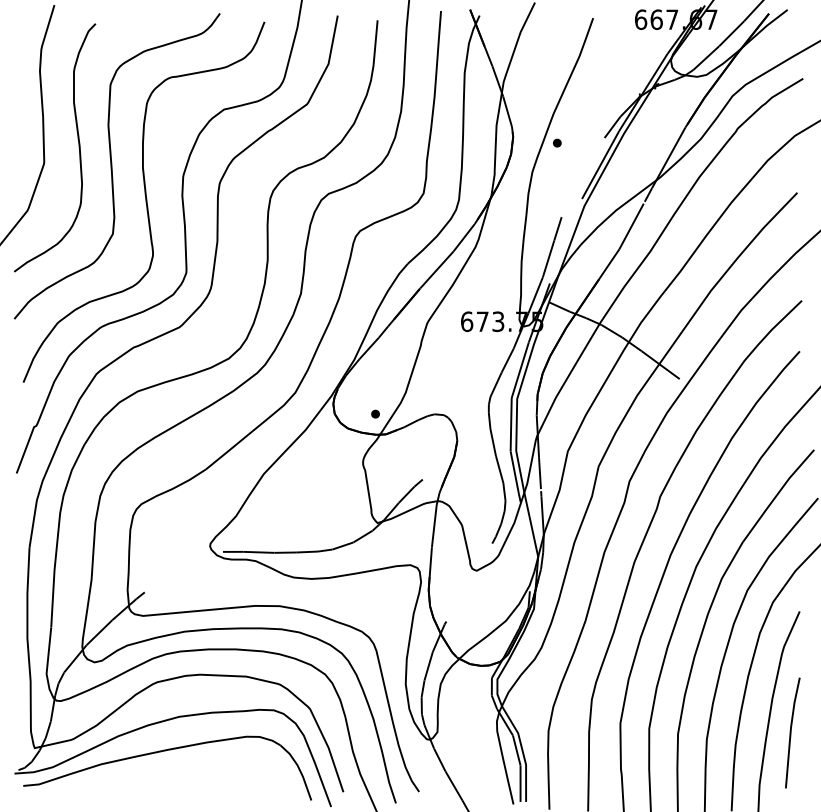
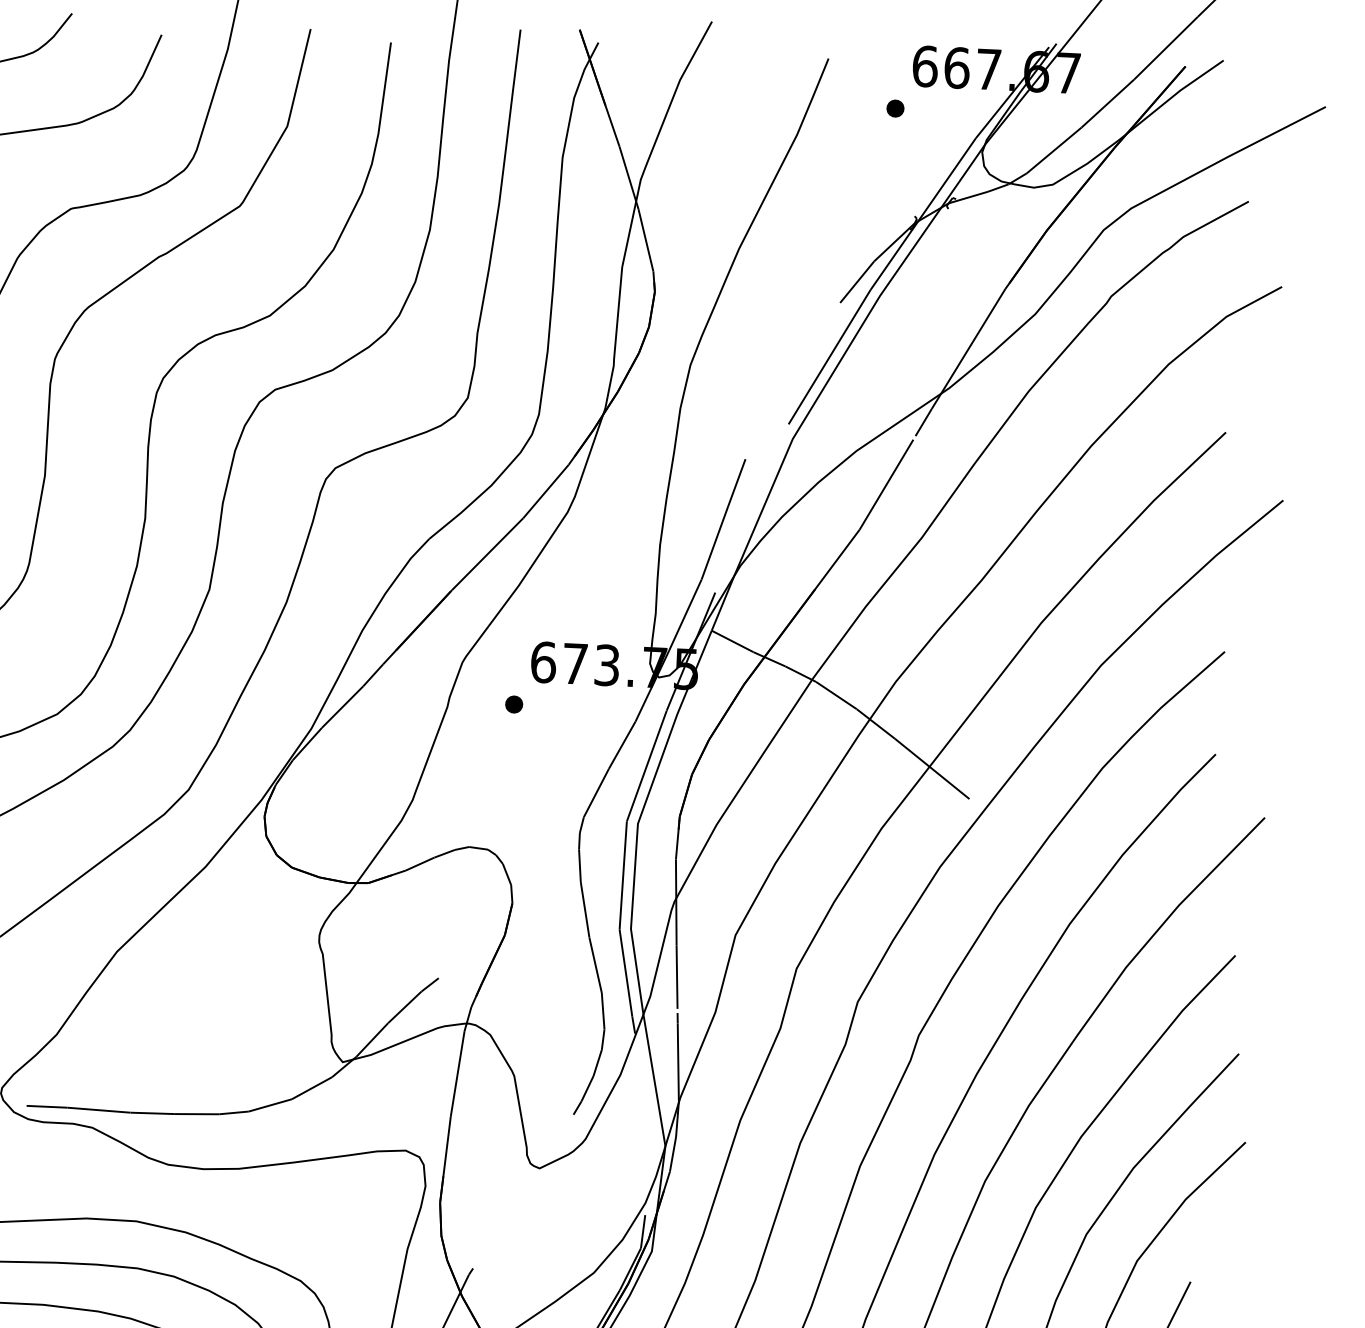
part: (557, 142) -> (895, 107), moved
part: (375, 413) -> (514, 703), moved

